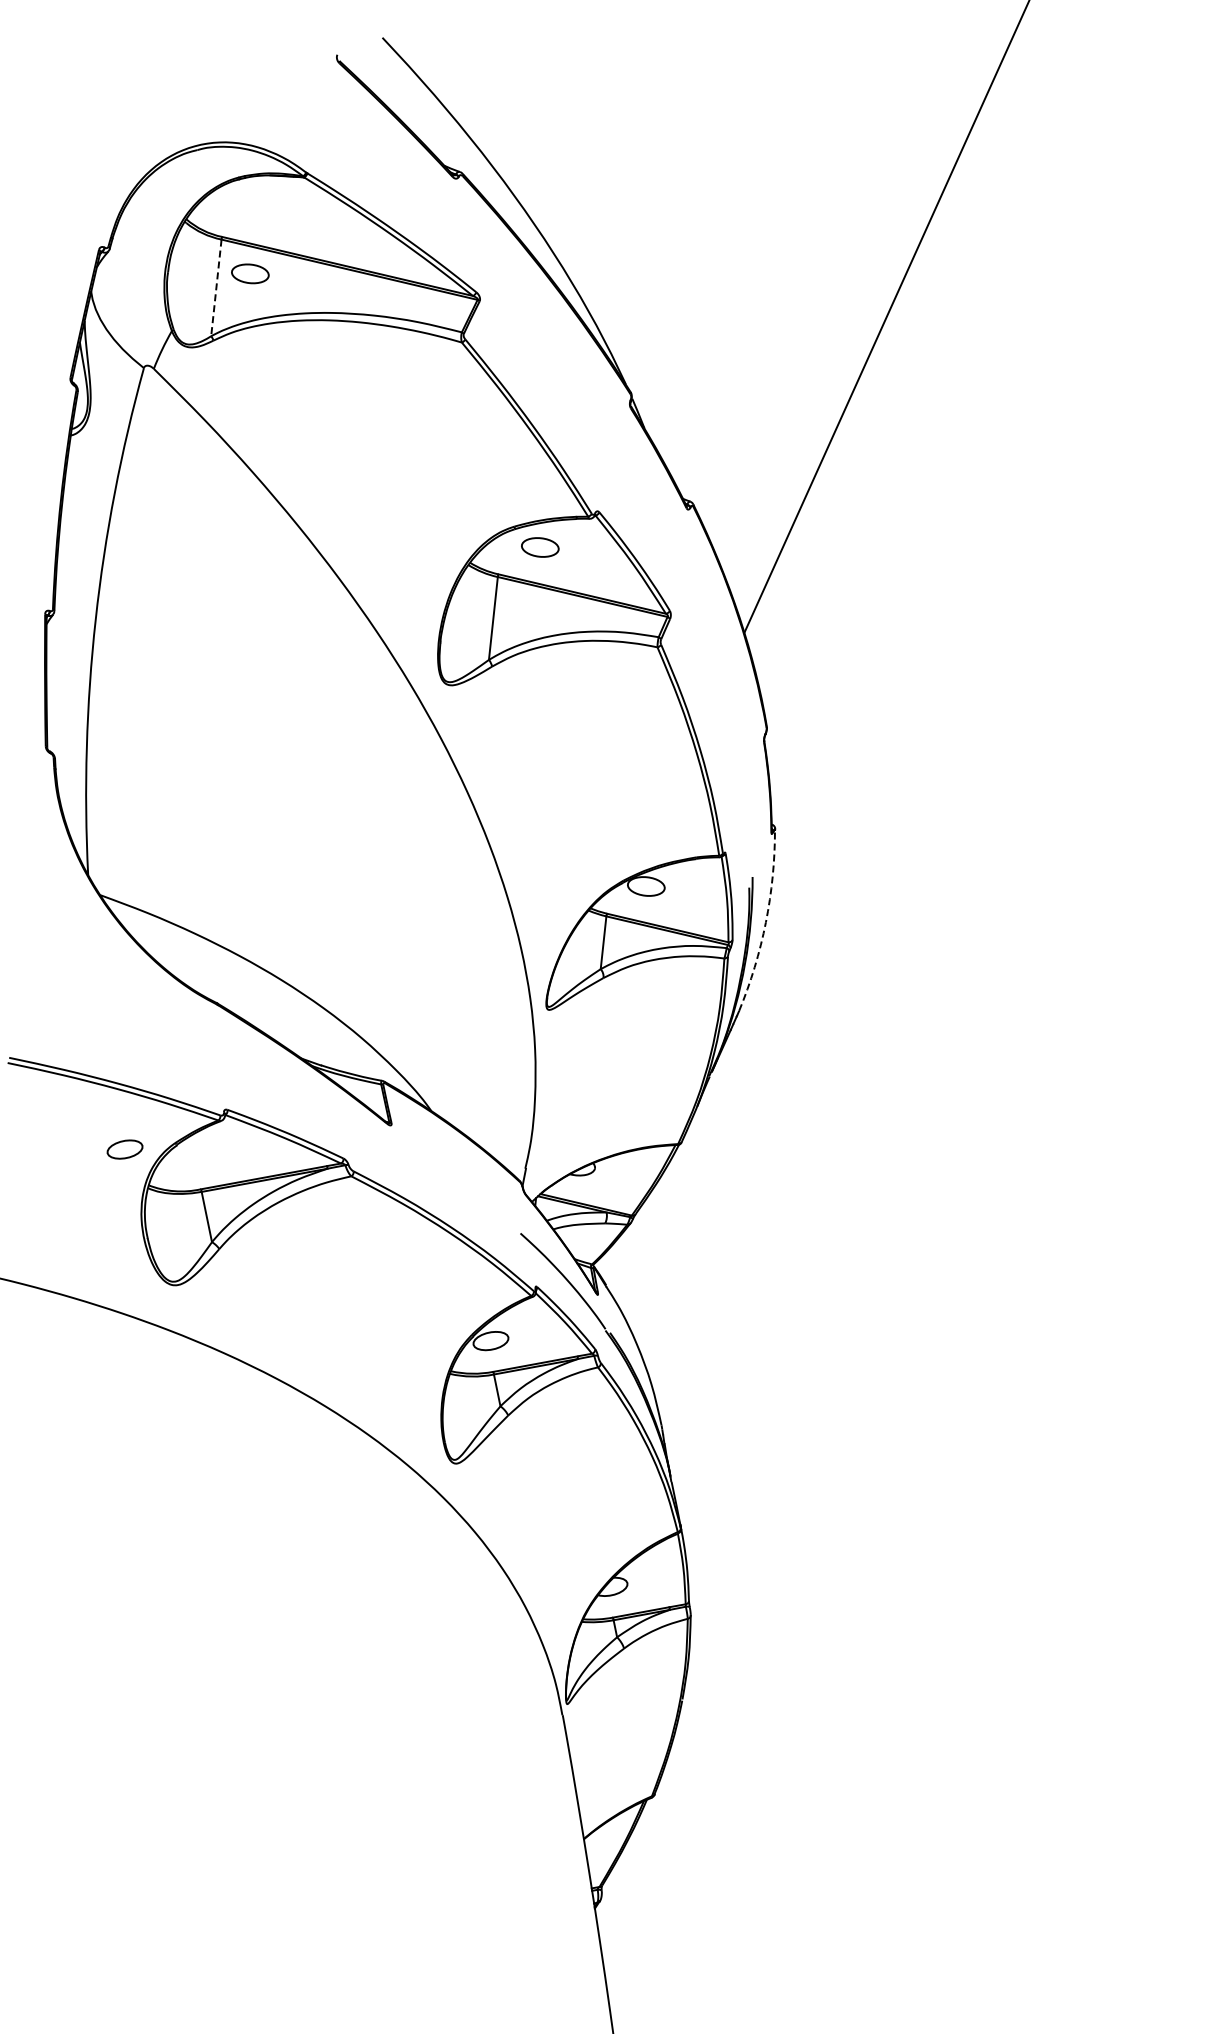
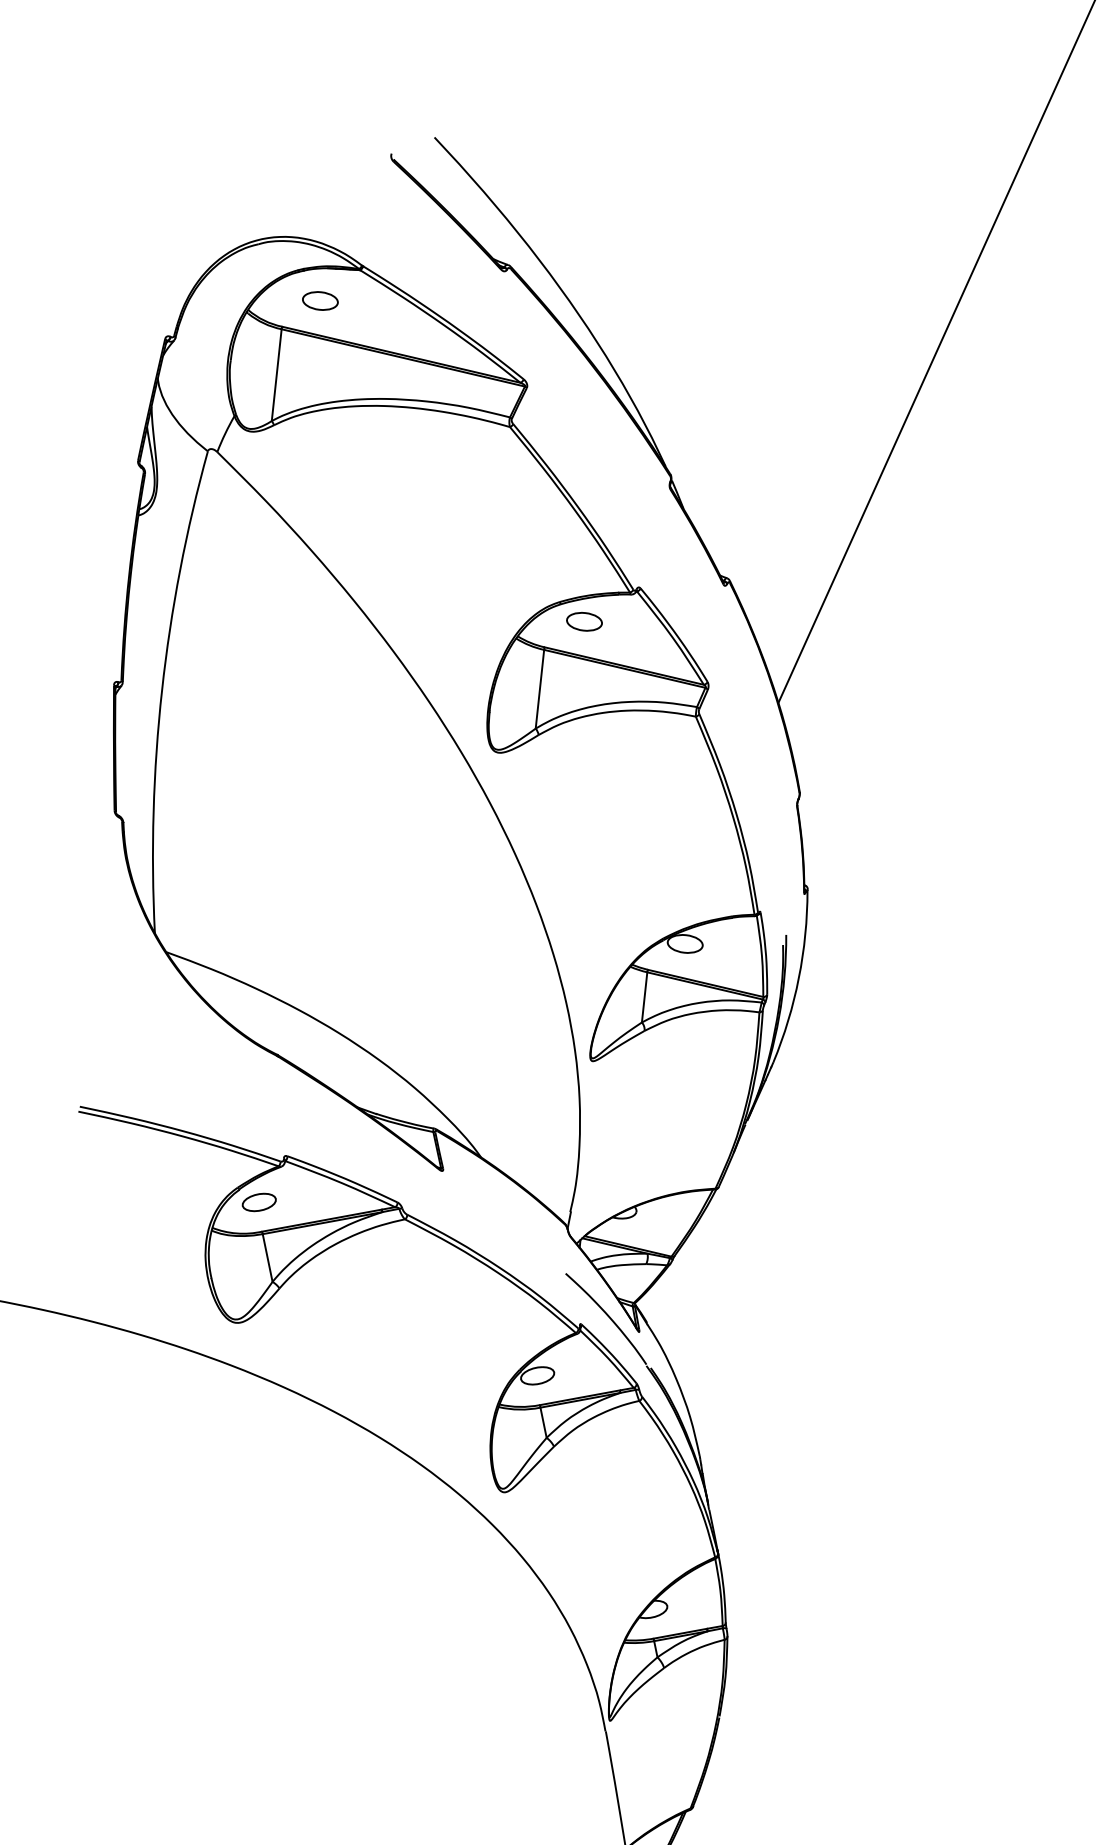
part: (250, 273) -> (320, 300), moved
line: (216, 287) -> (276, 374), dashed -> solid
arc: (765, 922) -> (798, 978), dashed -> solid
part: (124, 1149) -> (258, 1202), moved

